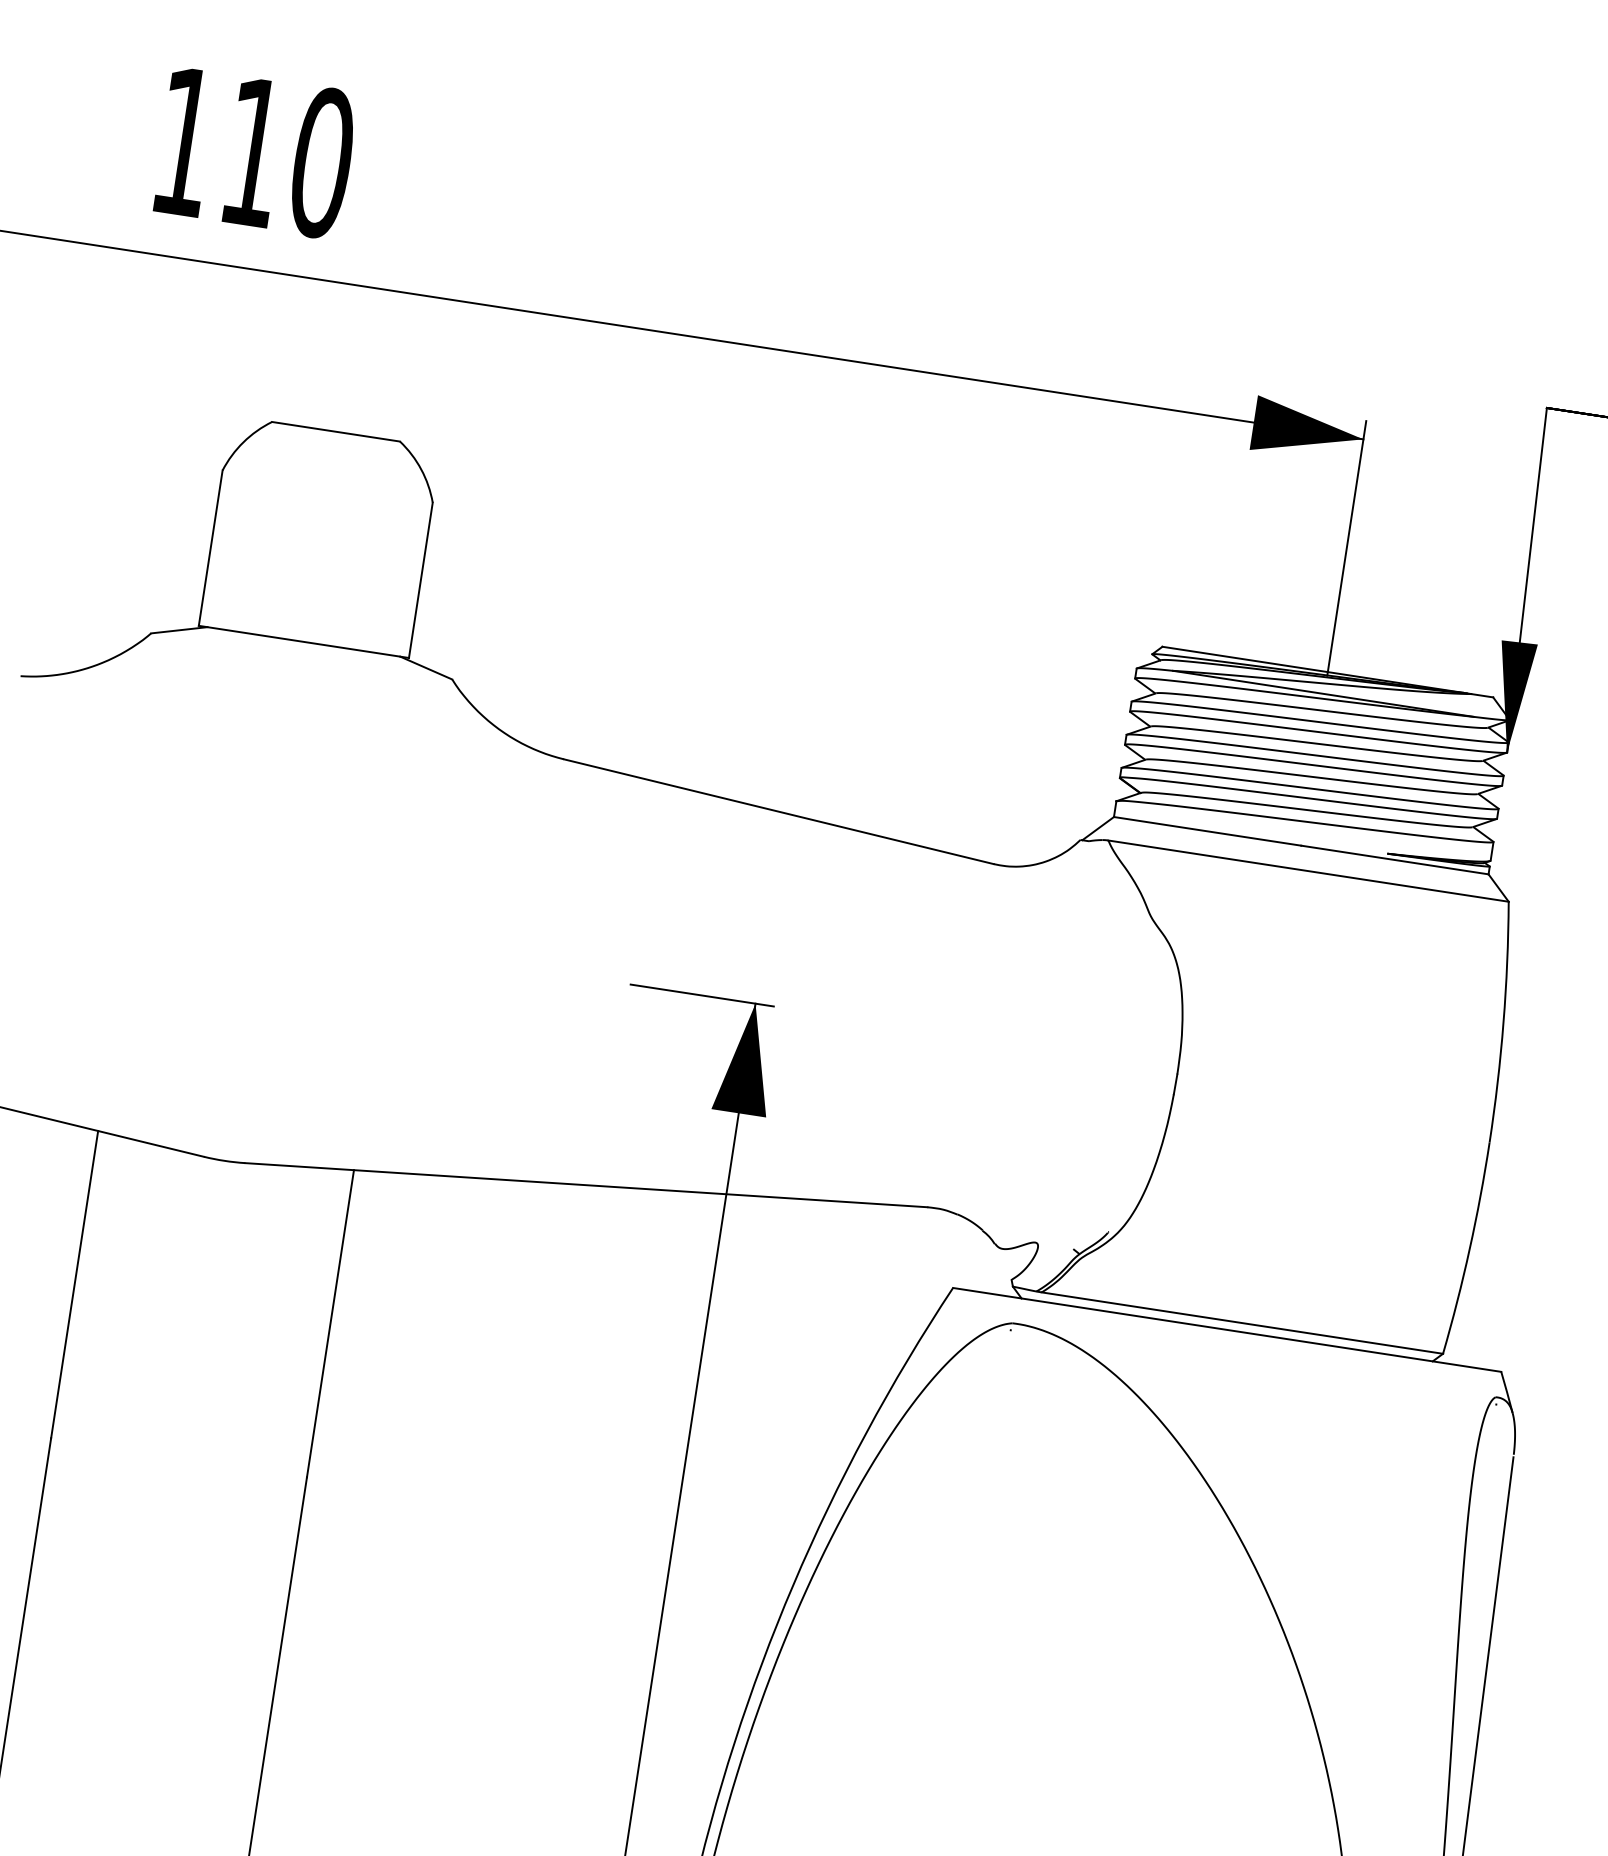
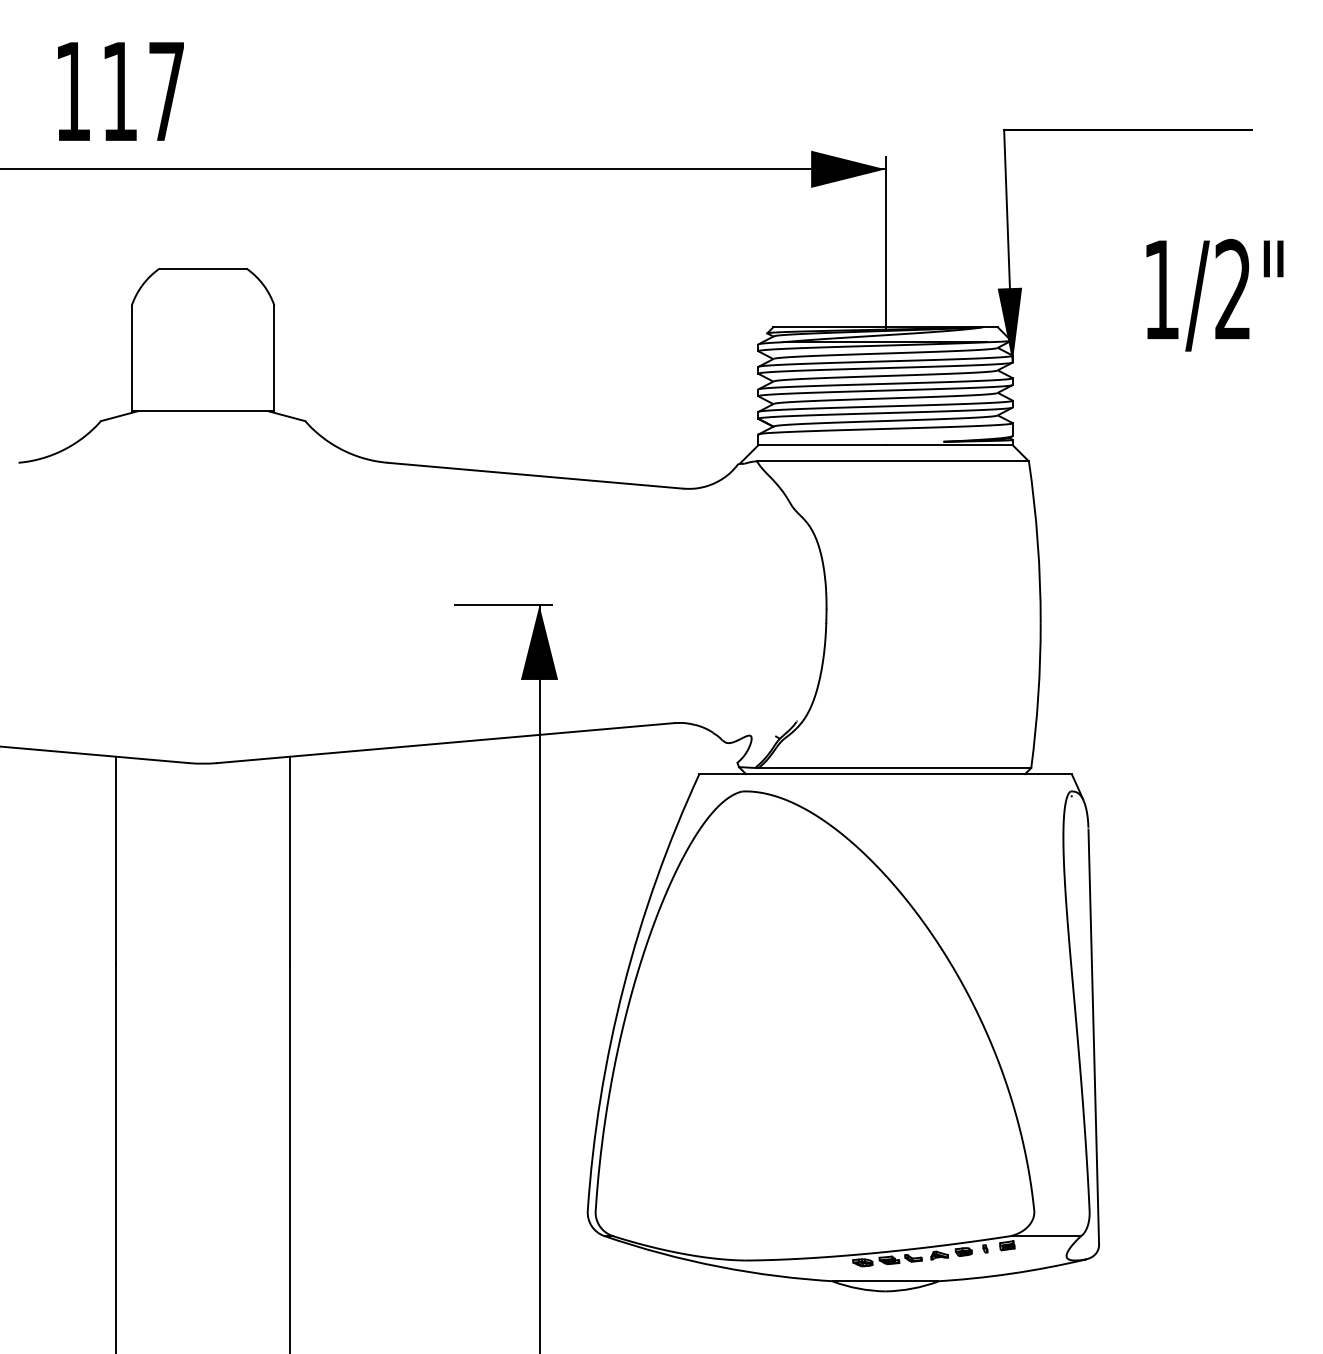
text: (322, 162) -> (166, 91), 110 -> 117

